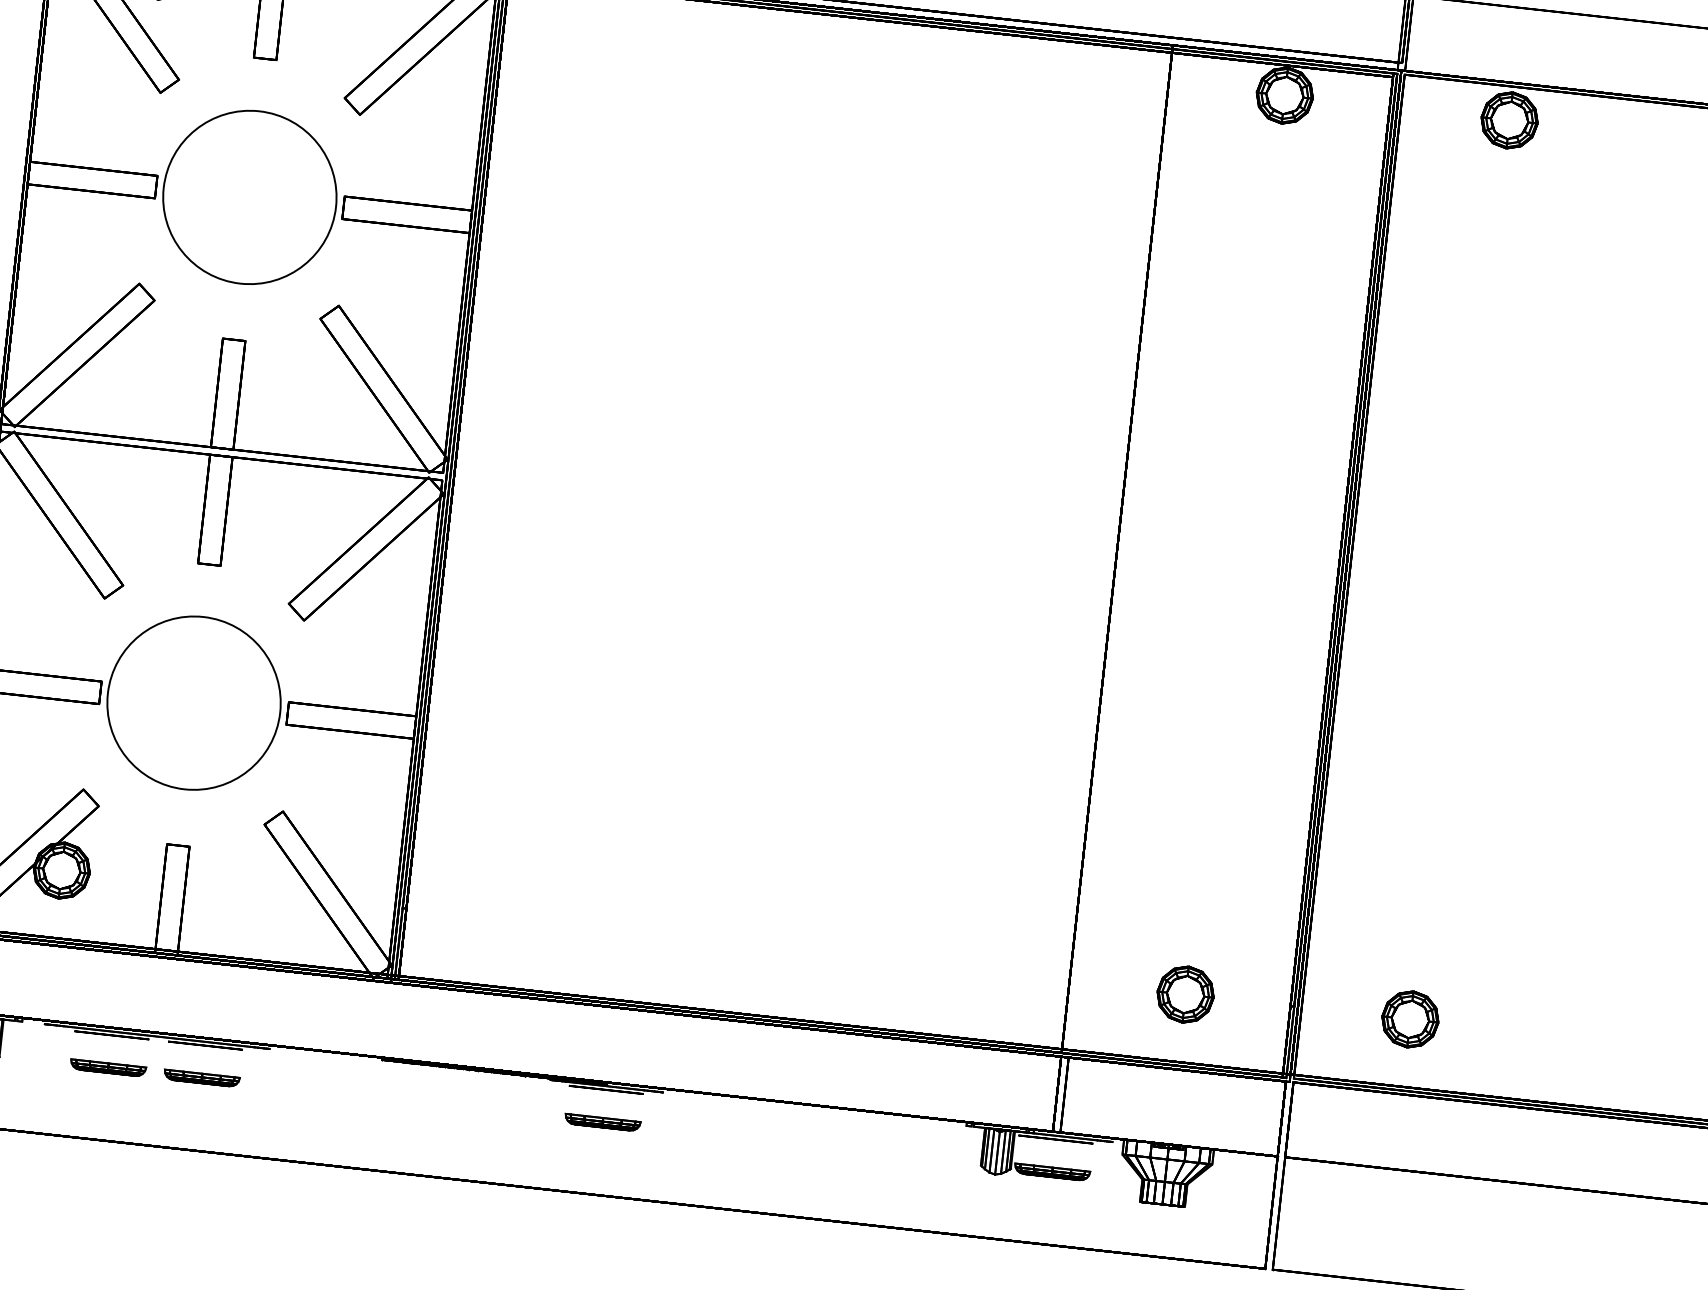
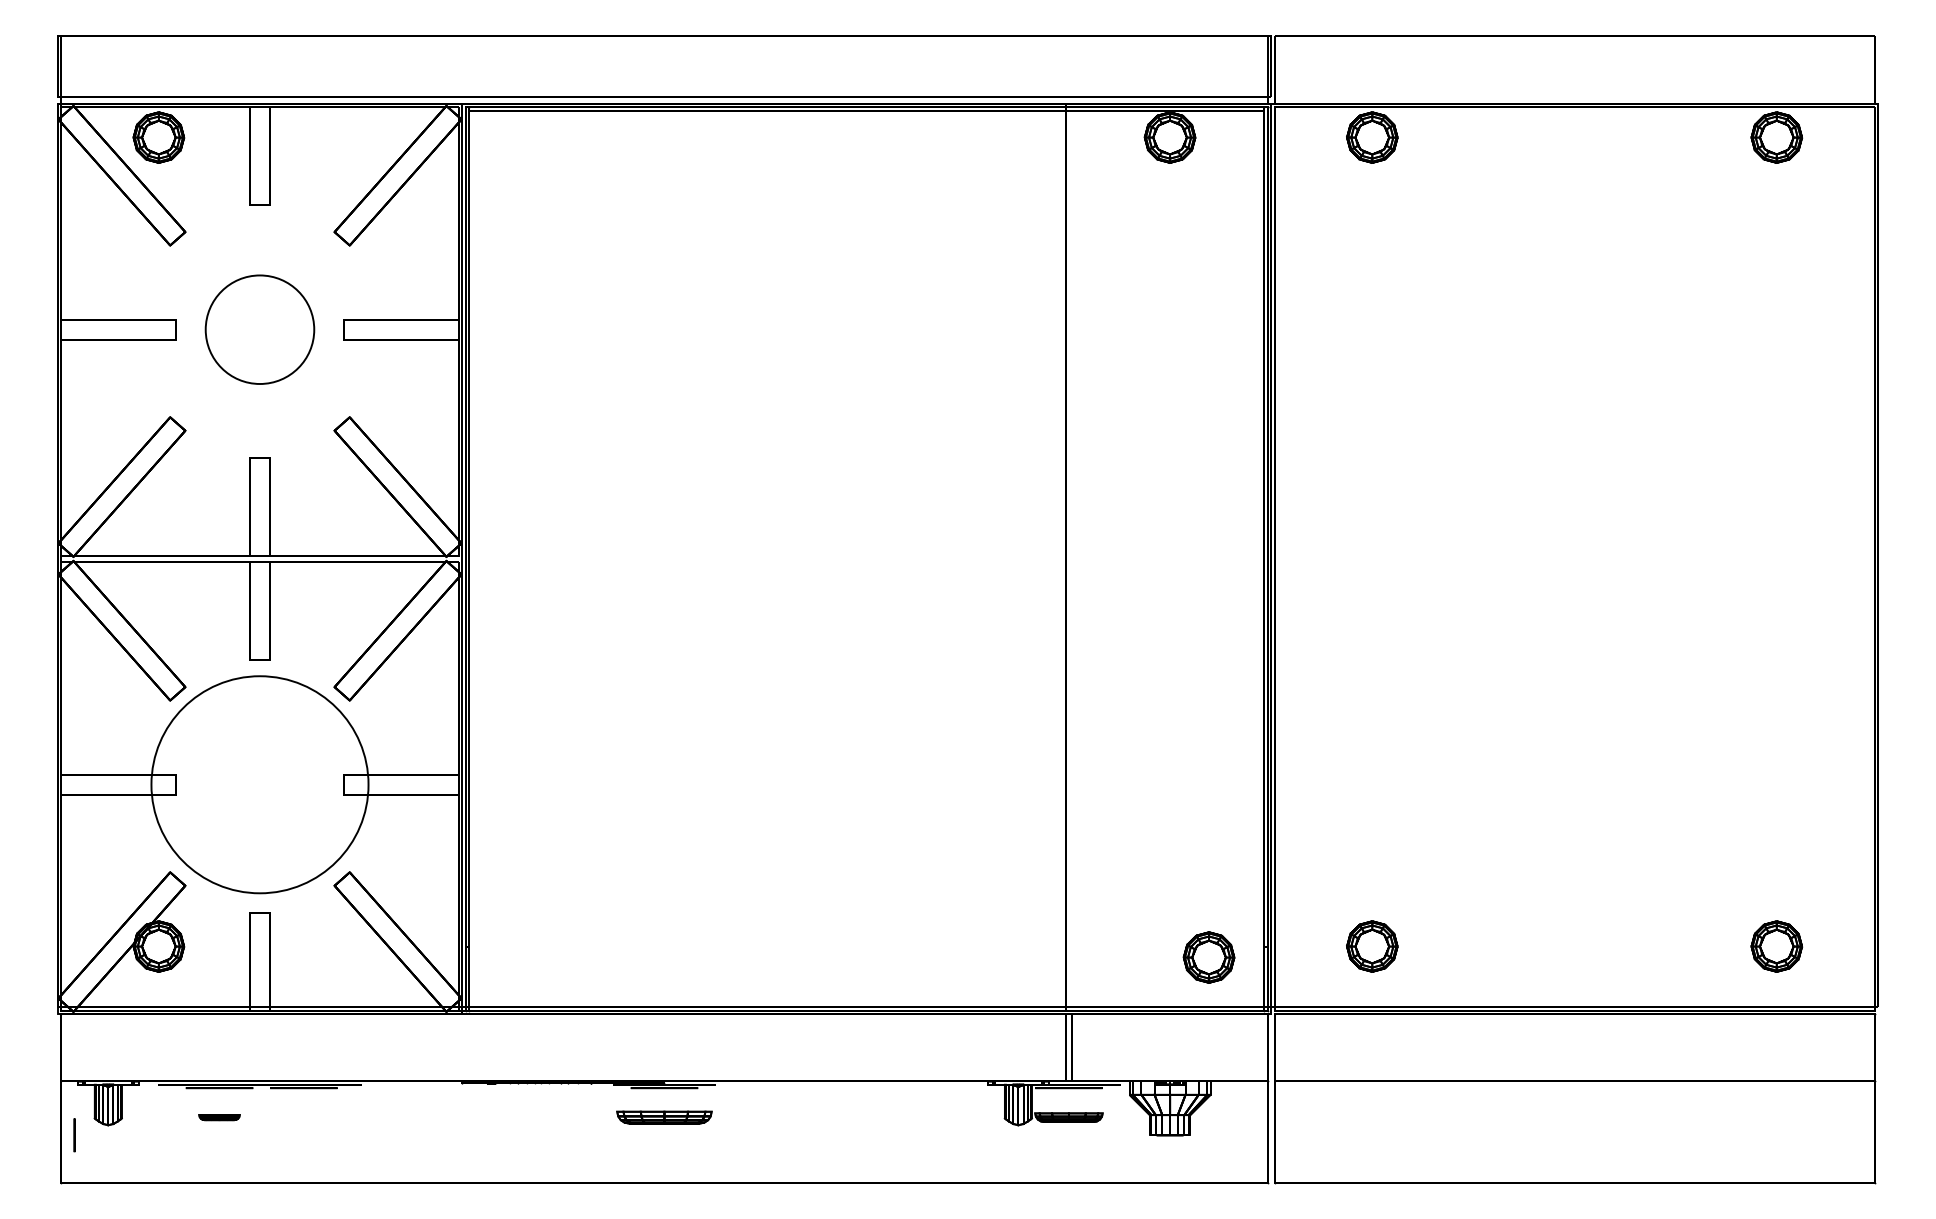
circle: (249, 197) -> (259, 329), size x0.7
circle: (193, 702) -> (259, 784), size x1.4
part: (1184, 994) -> (1208, 957), moved
part: (108, 1067) -> (219, 1117), size x0.6
part: (201, 1078) -> (303, 1117), removed
part: (602, 1122) -> (664, 1117), size x1.4

